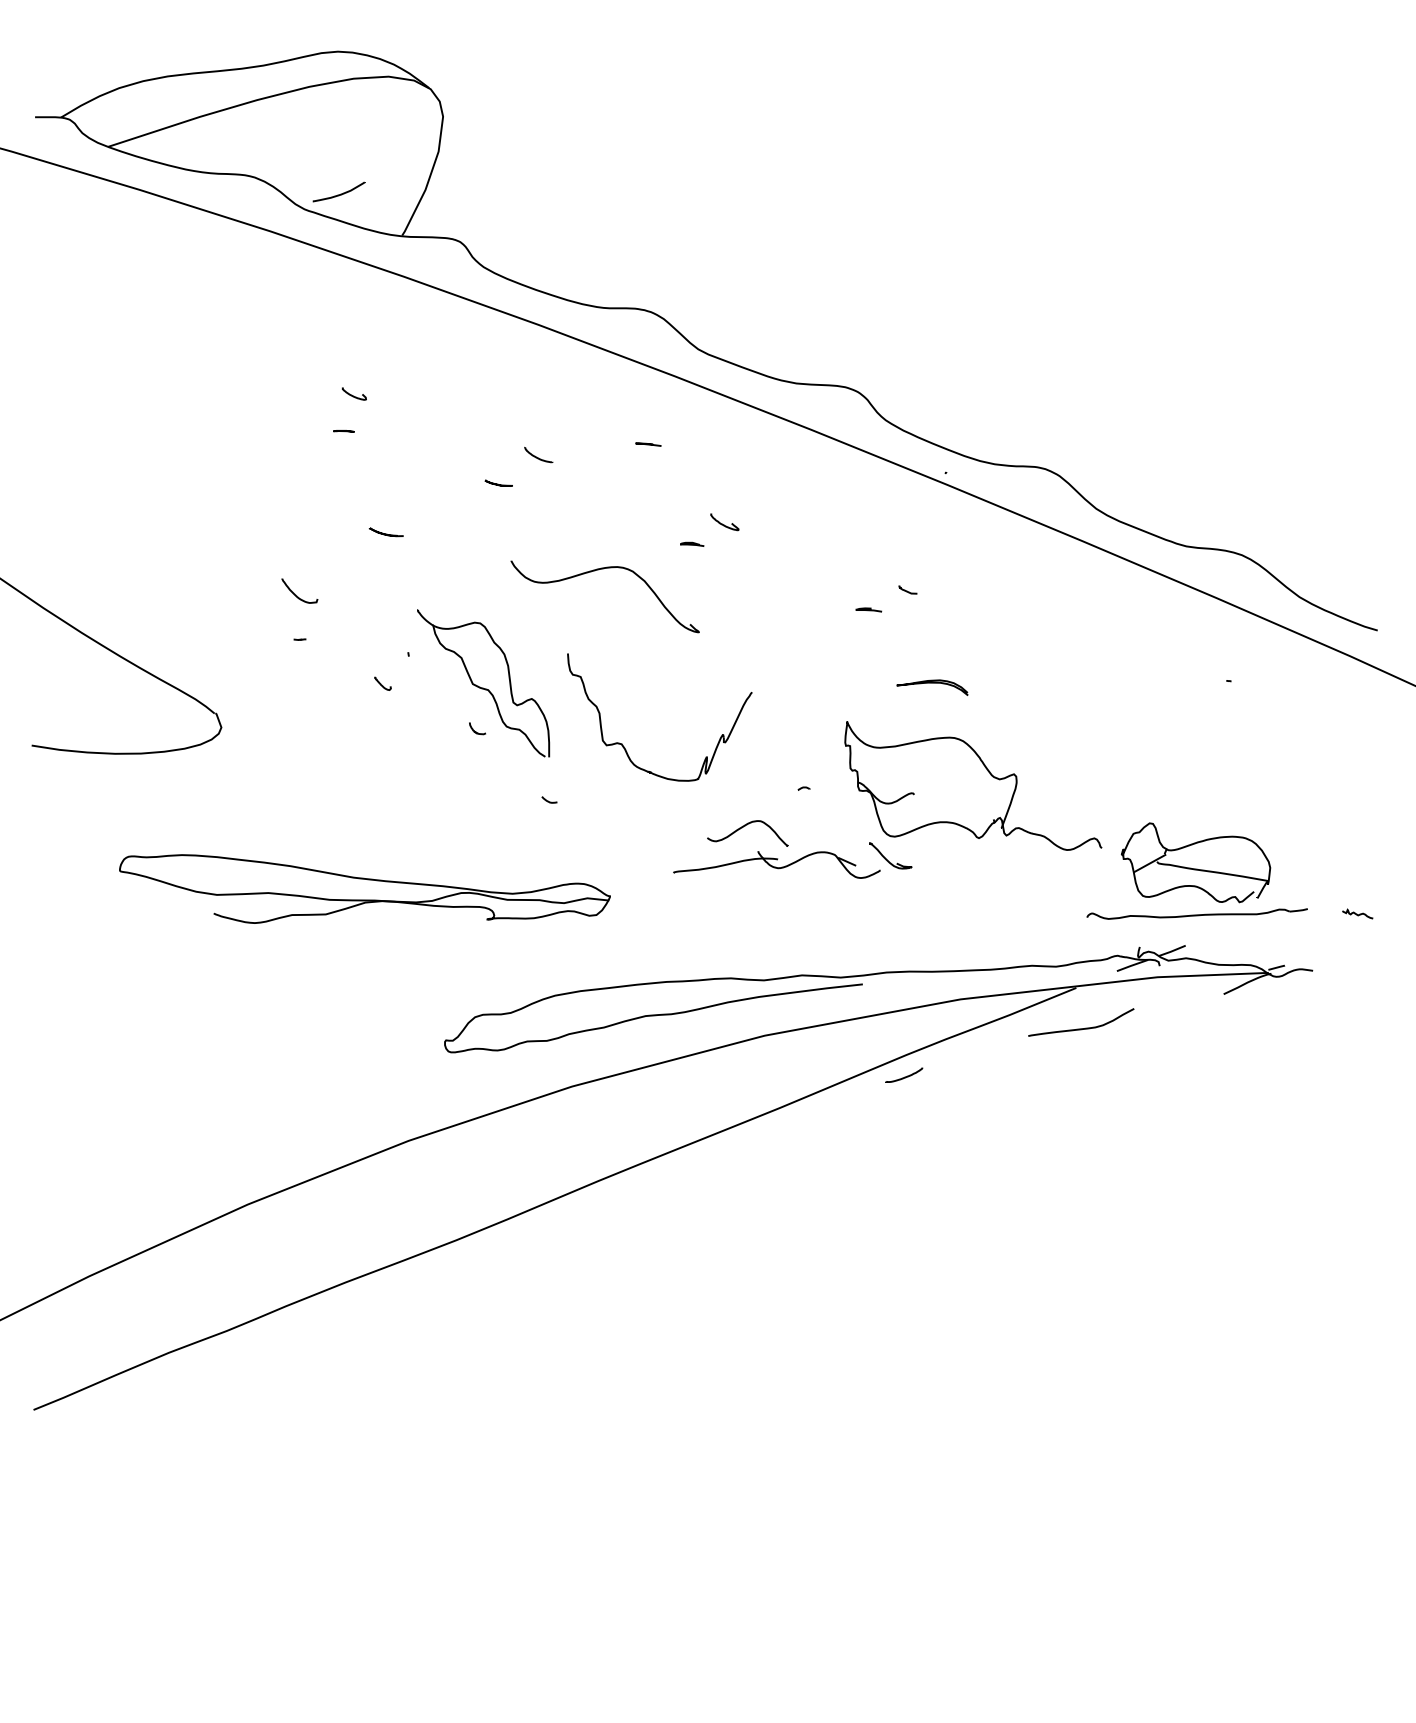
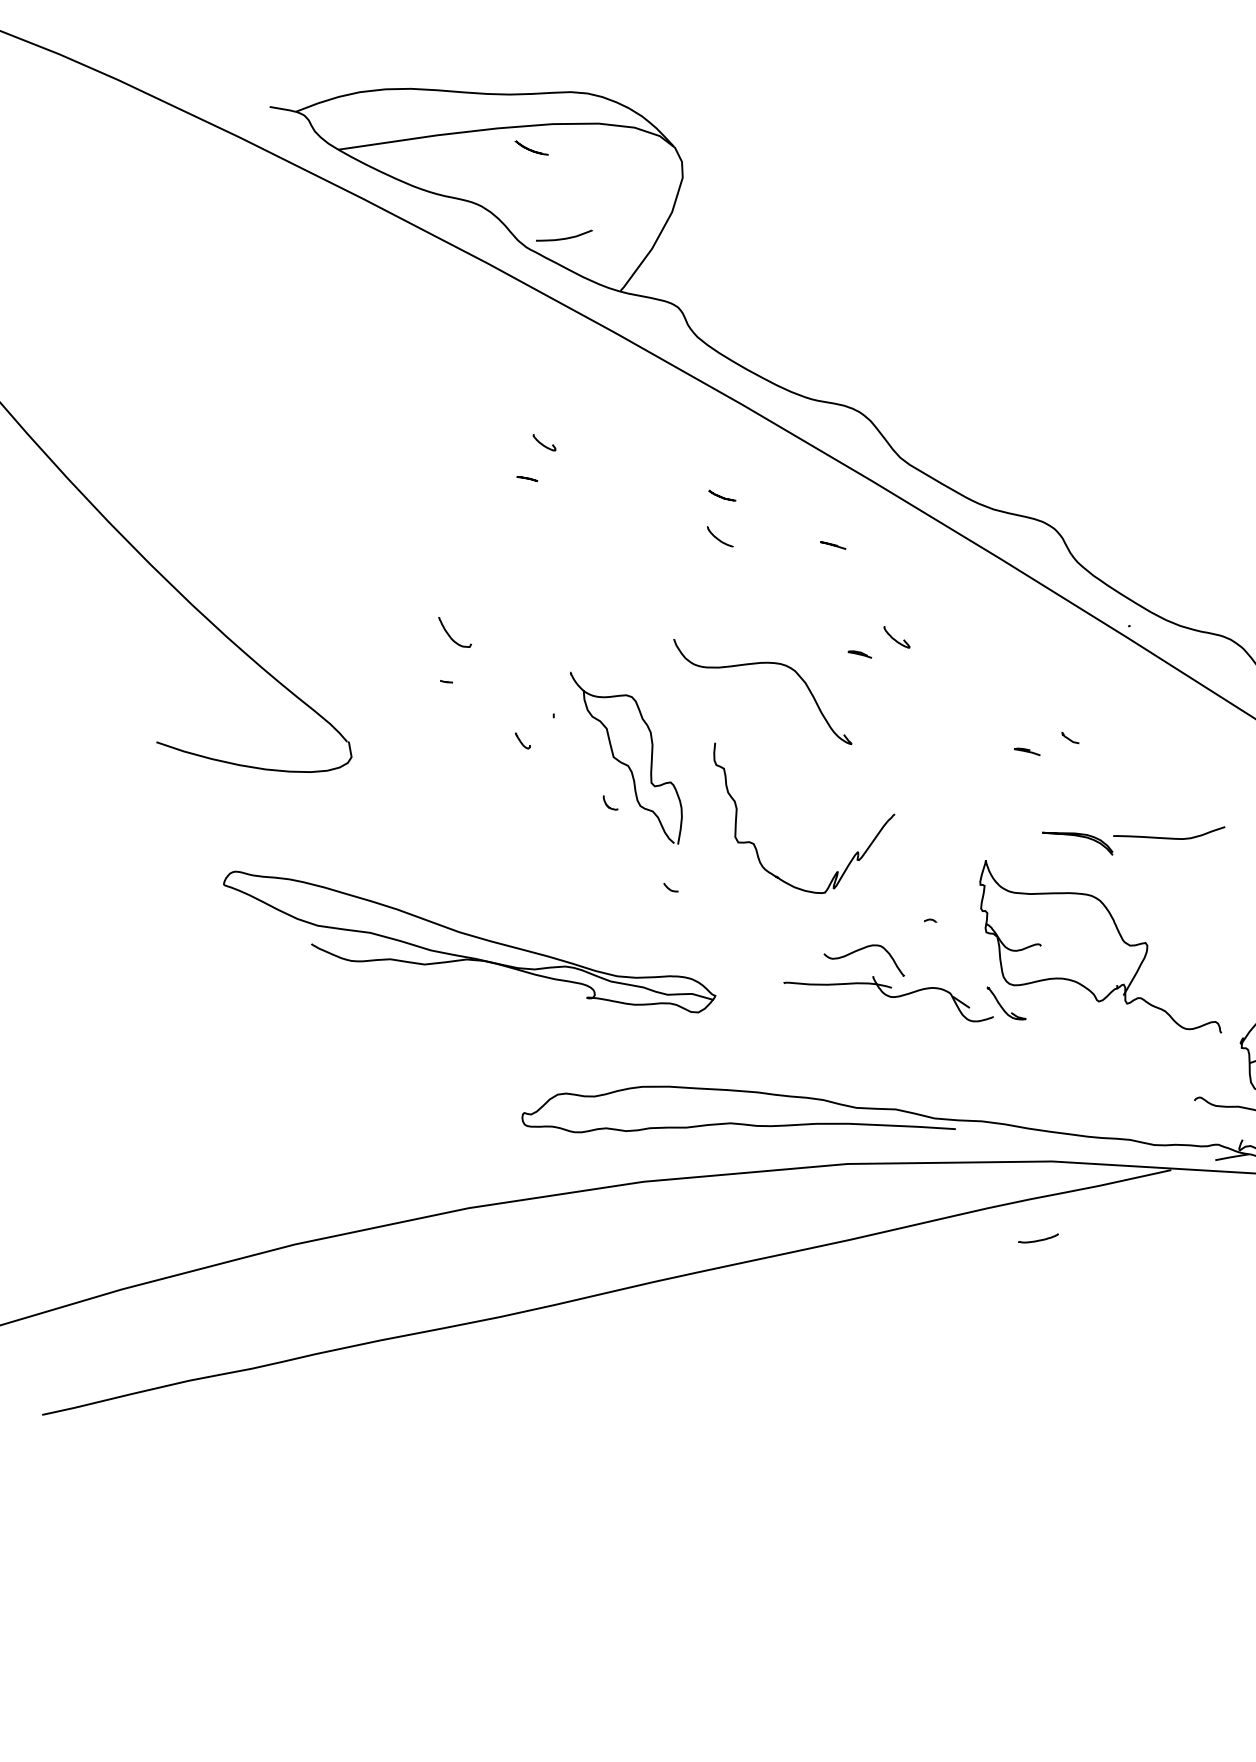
curve: (498, 483) -> (721, 495), moved
curve: (385, 533) -> (530, 149), moved
curve: (1081, 1028) -> (1168, 837), moved
curve: (904, 1076) -> (1038, 1239), moved

